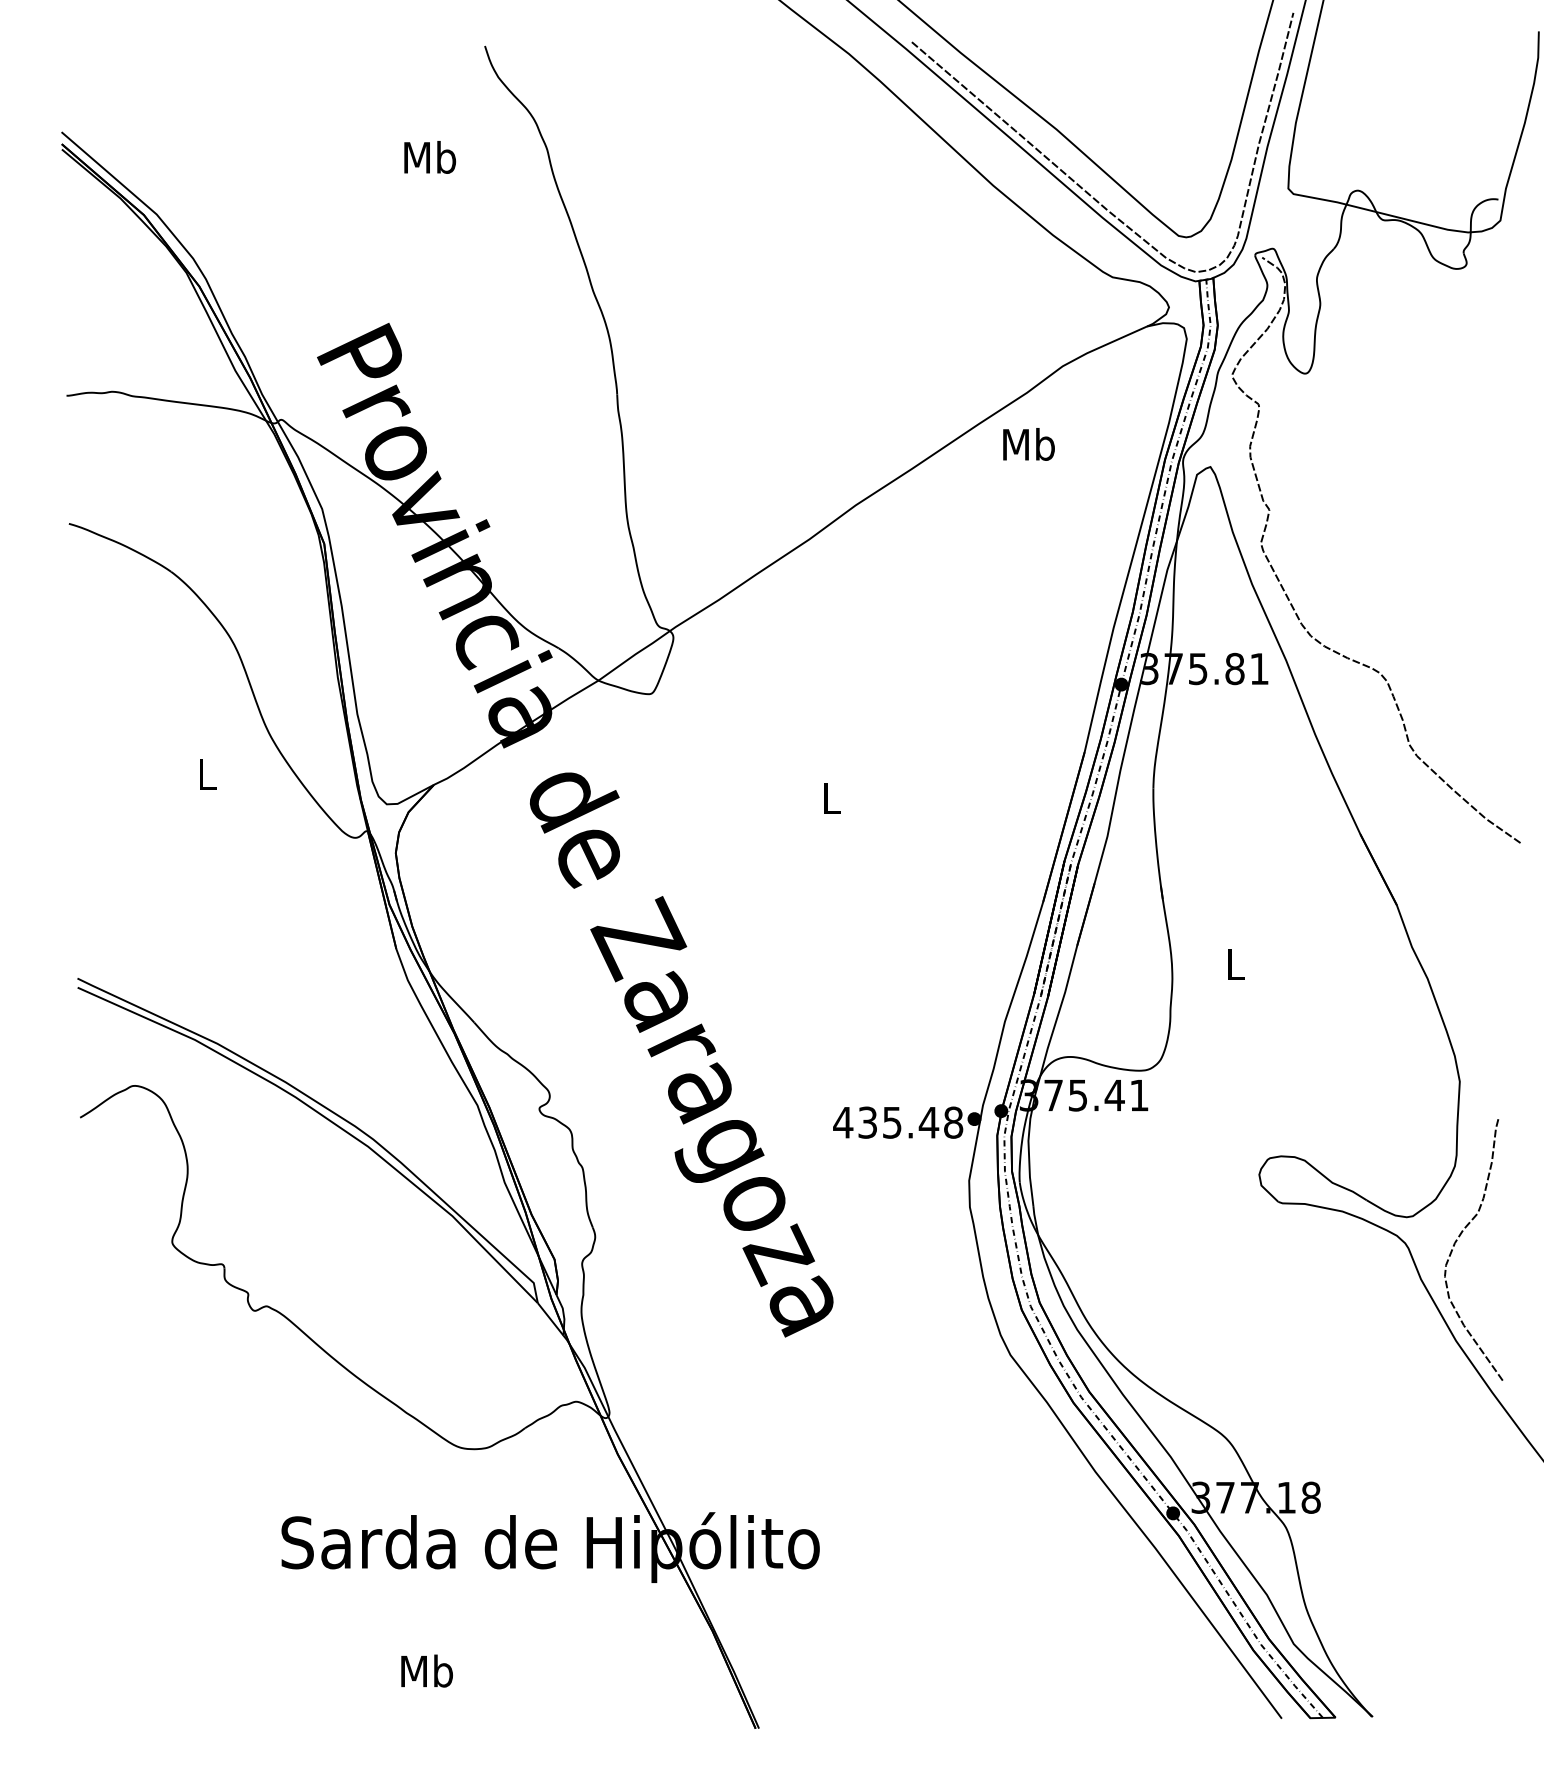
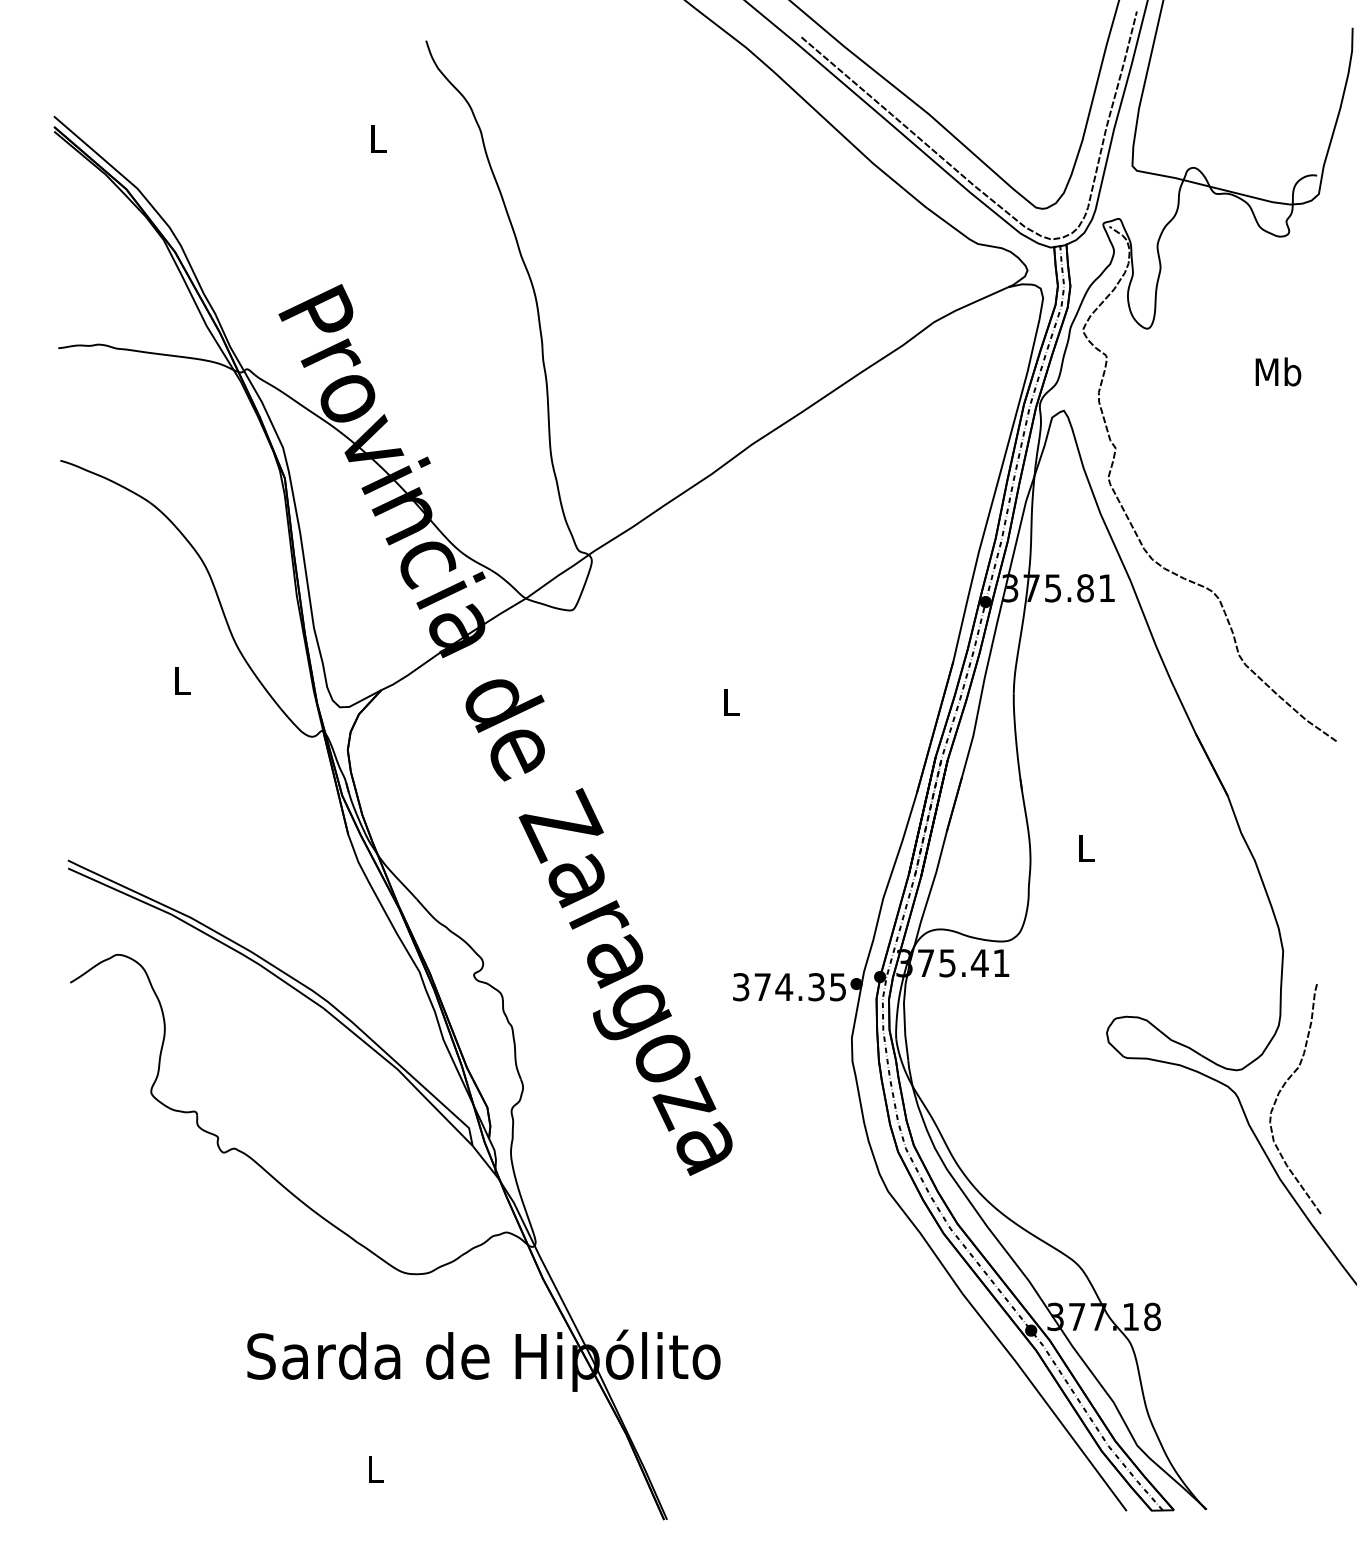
text: (429, 157) -> (377, 138), Mb -> L
text: (1029, 443) -> (1278, 371), moved
text: (898, 1123) -> (789, 987), 435.48 -> 374.35
text: (427, 1670) -> (375, 1468), Mb -> L

